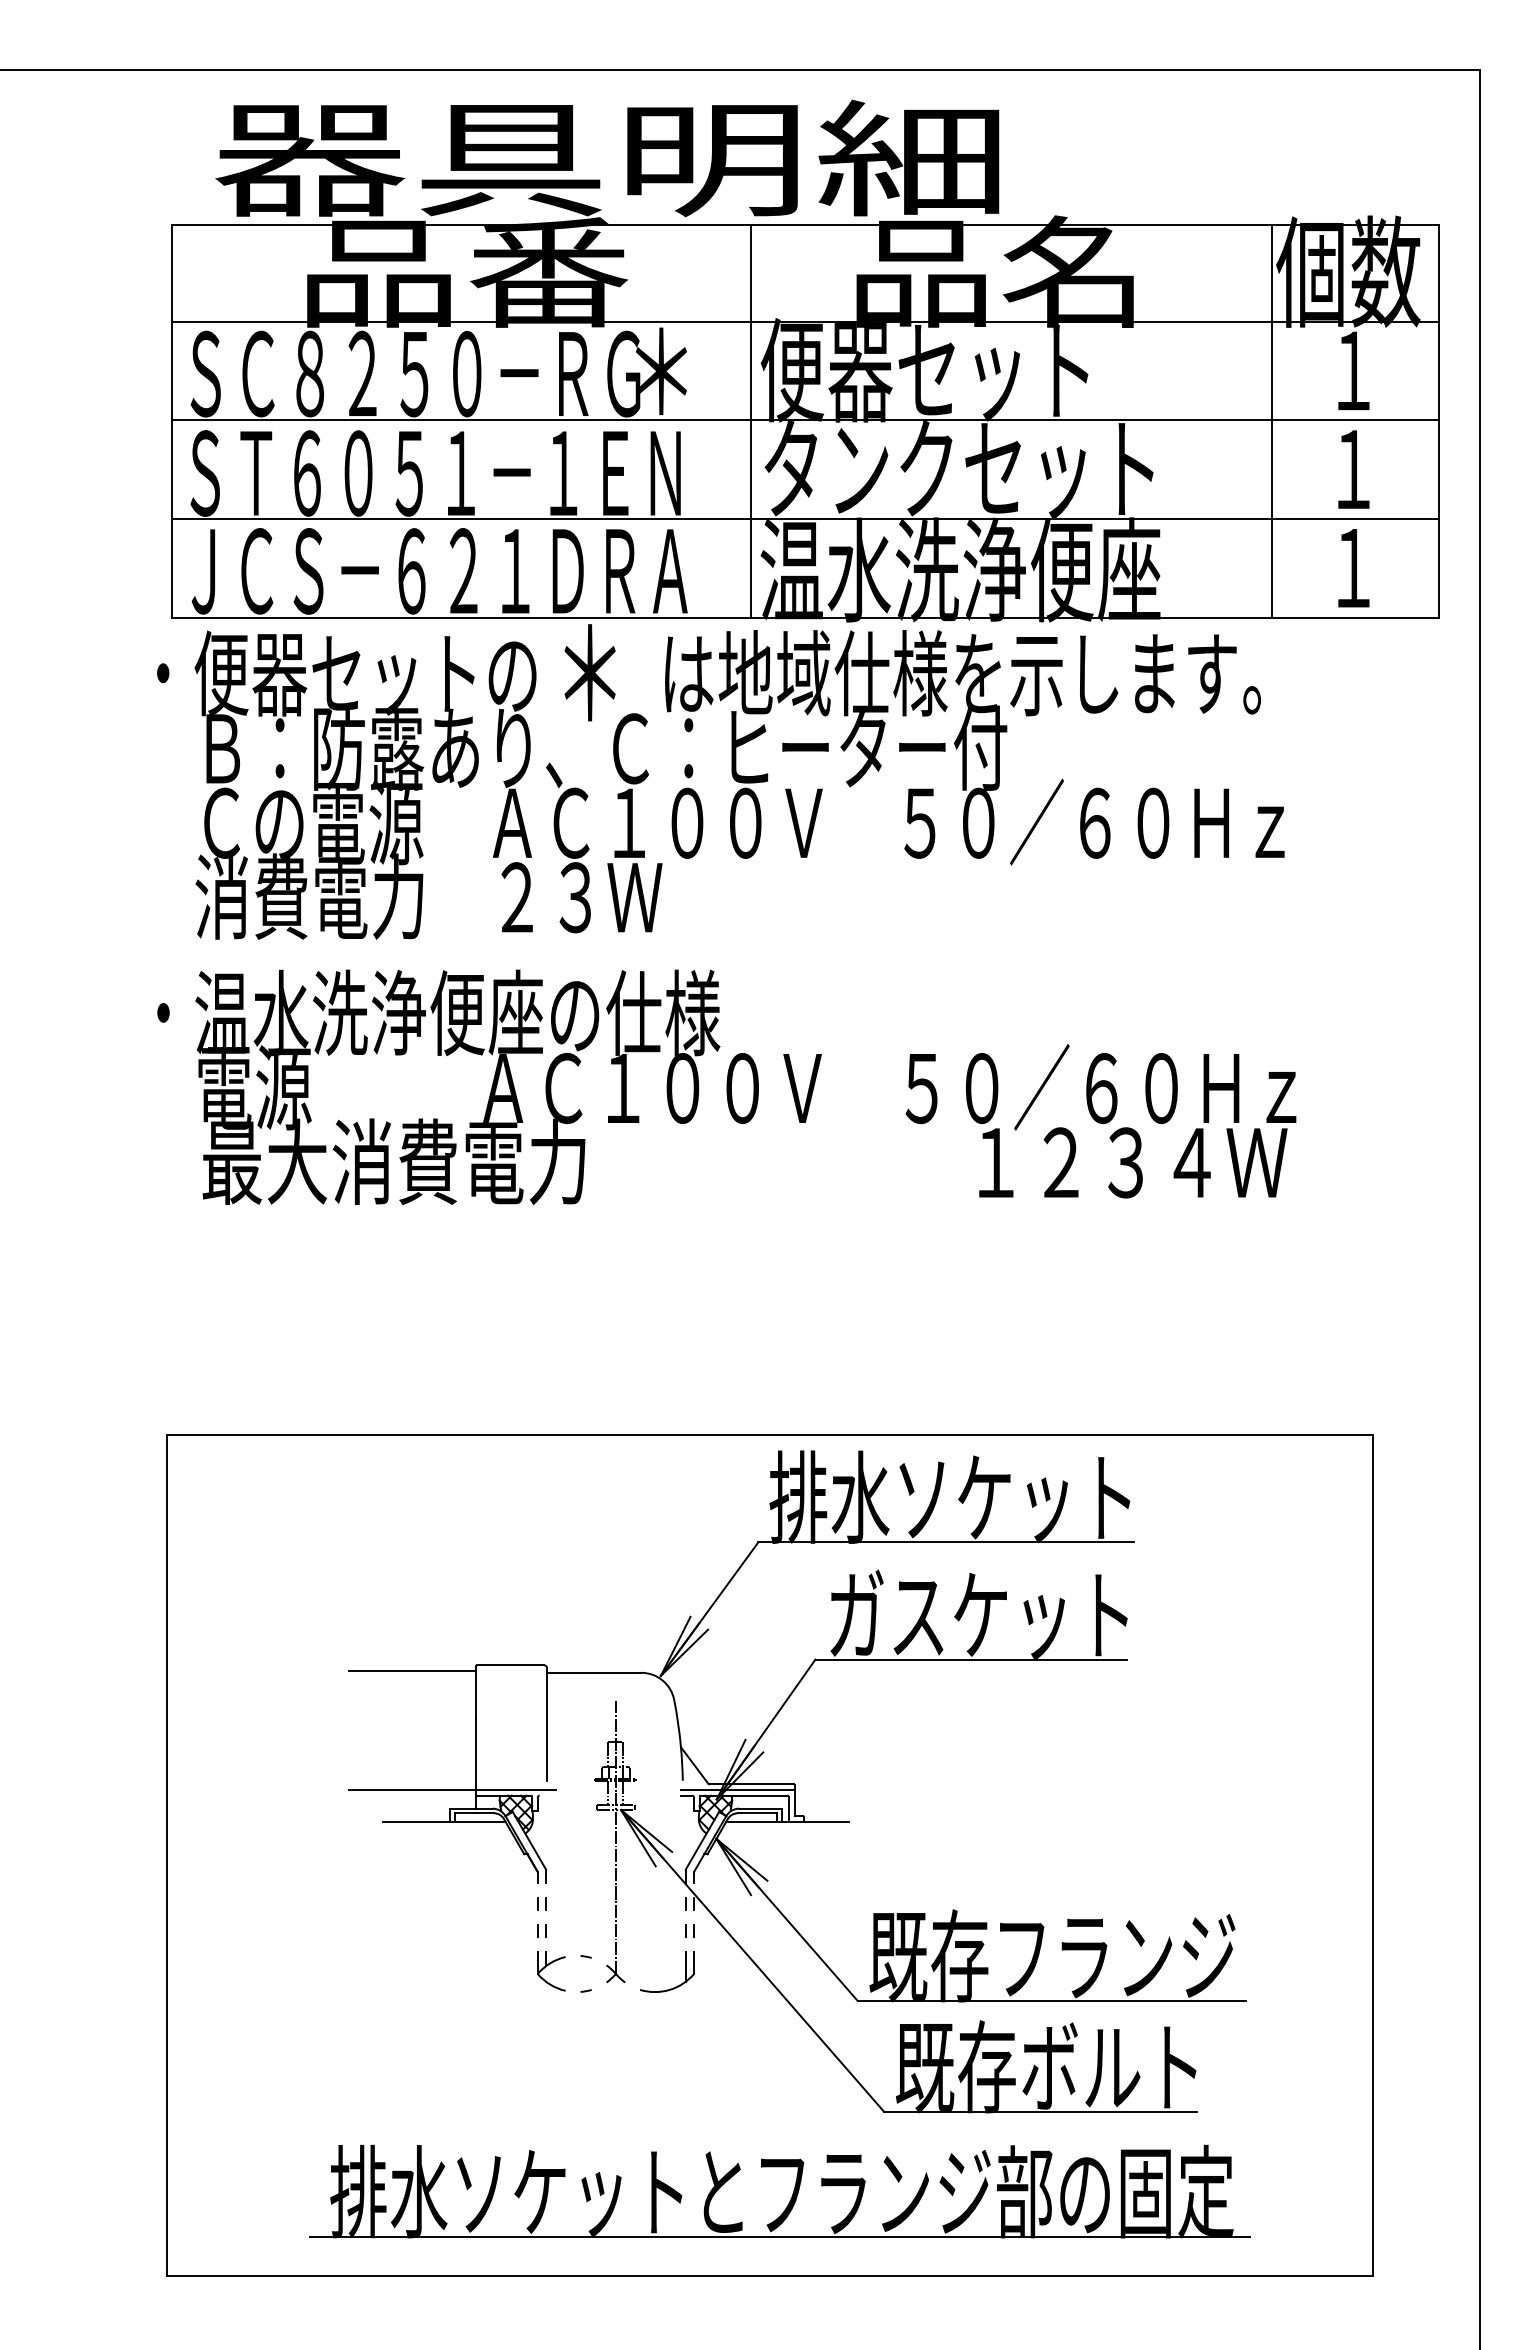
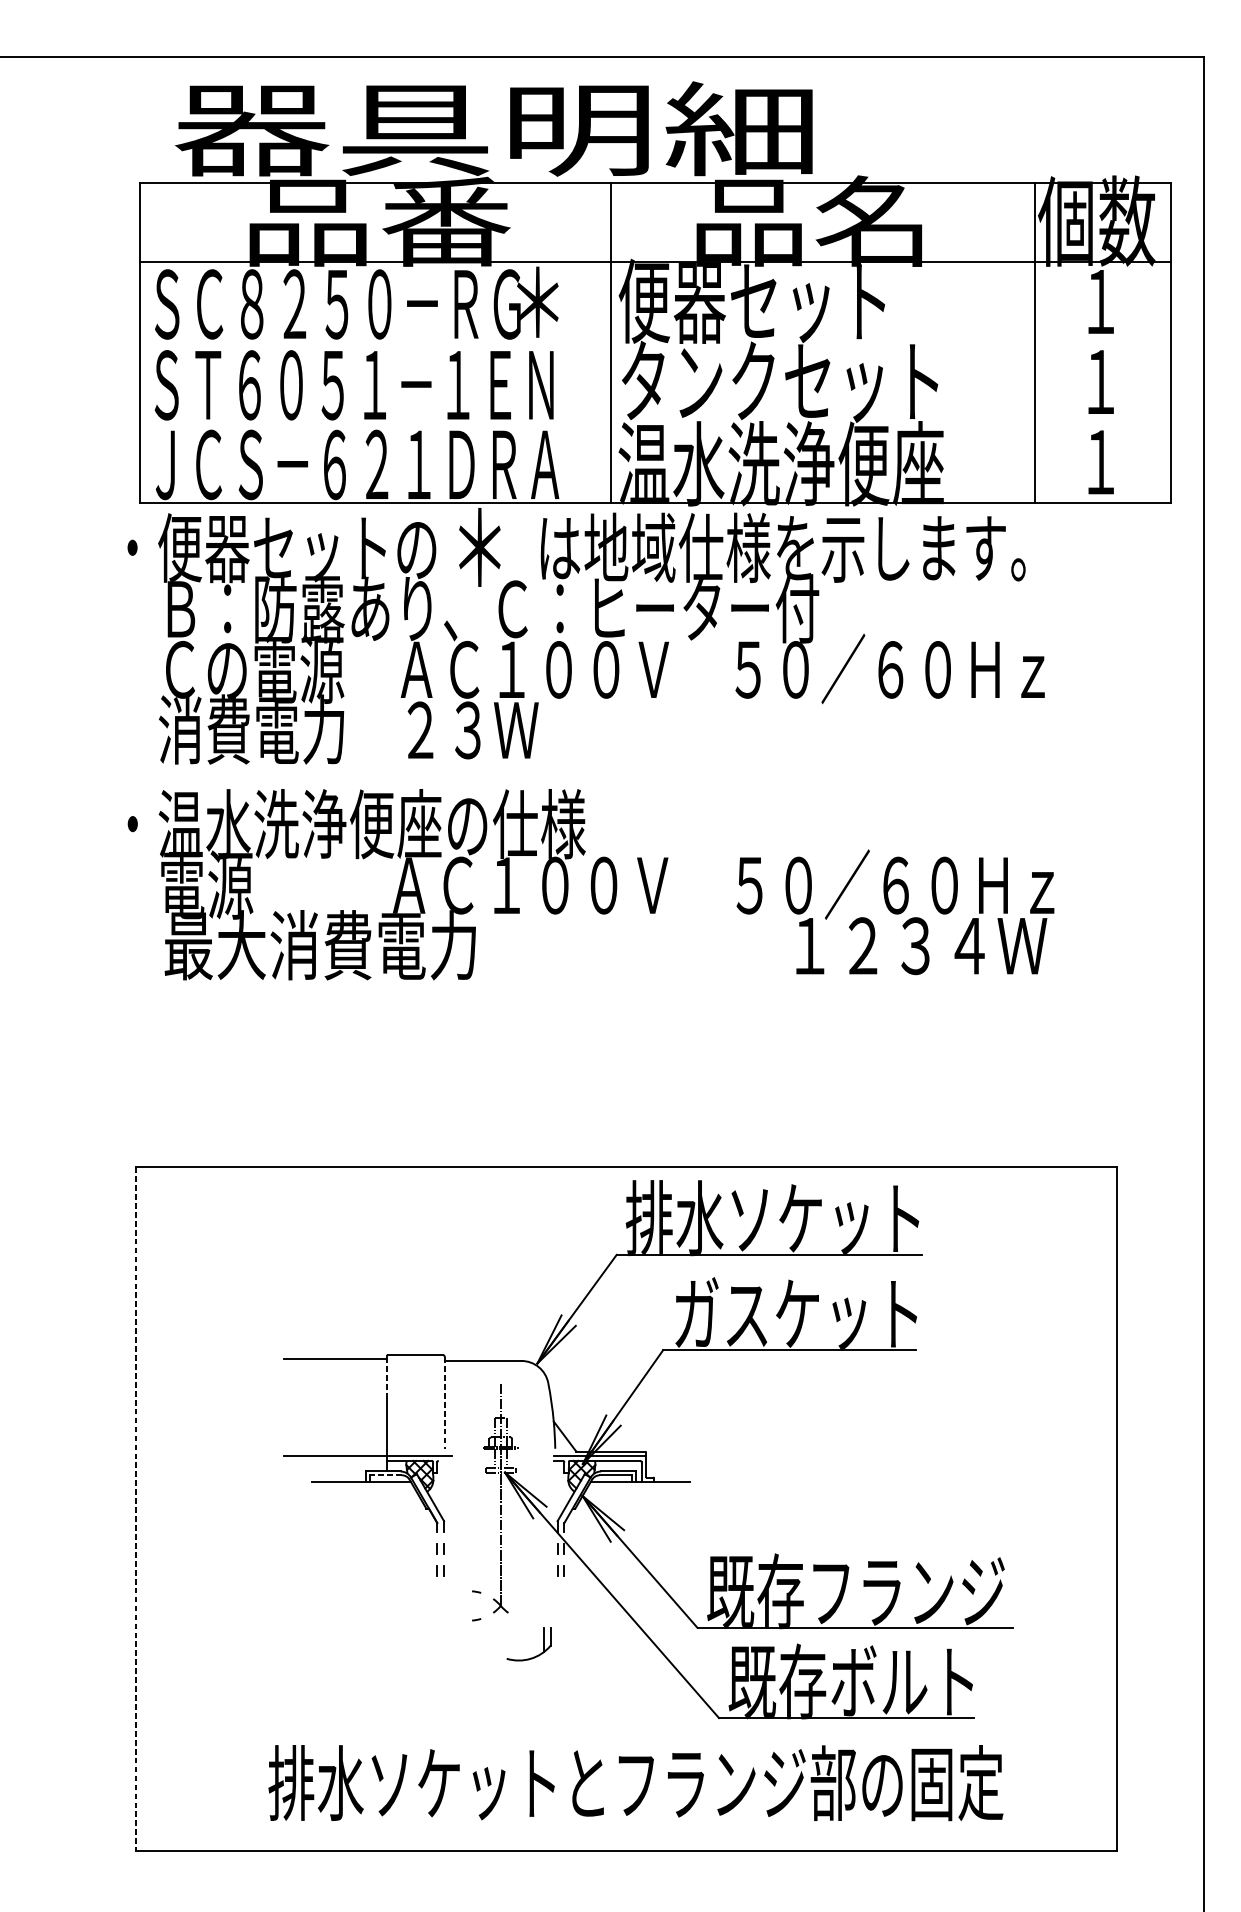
line: (805, 420) -> (655, 342), removed
line: (805, 519) -> (655, 422), removed
line: (476, 1694) -> (387, 1378), solid -> dashed
line: (547, 1724) -> (445, 1403), solid -> dashed
line: (474, 1813) -> (385, 1475), solid -> dashed
line: (167, 1855) -> (136, 1509), solid -> dashed
part: (547, 1966) -> (445, 1599), removed
part: (675, 1986) -> (535, 1656), moved
line: (779, 2236) -> (633, 1819), removed

